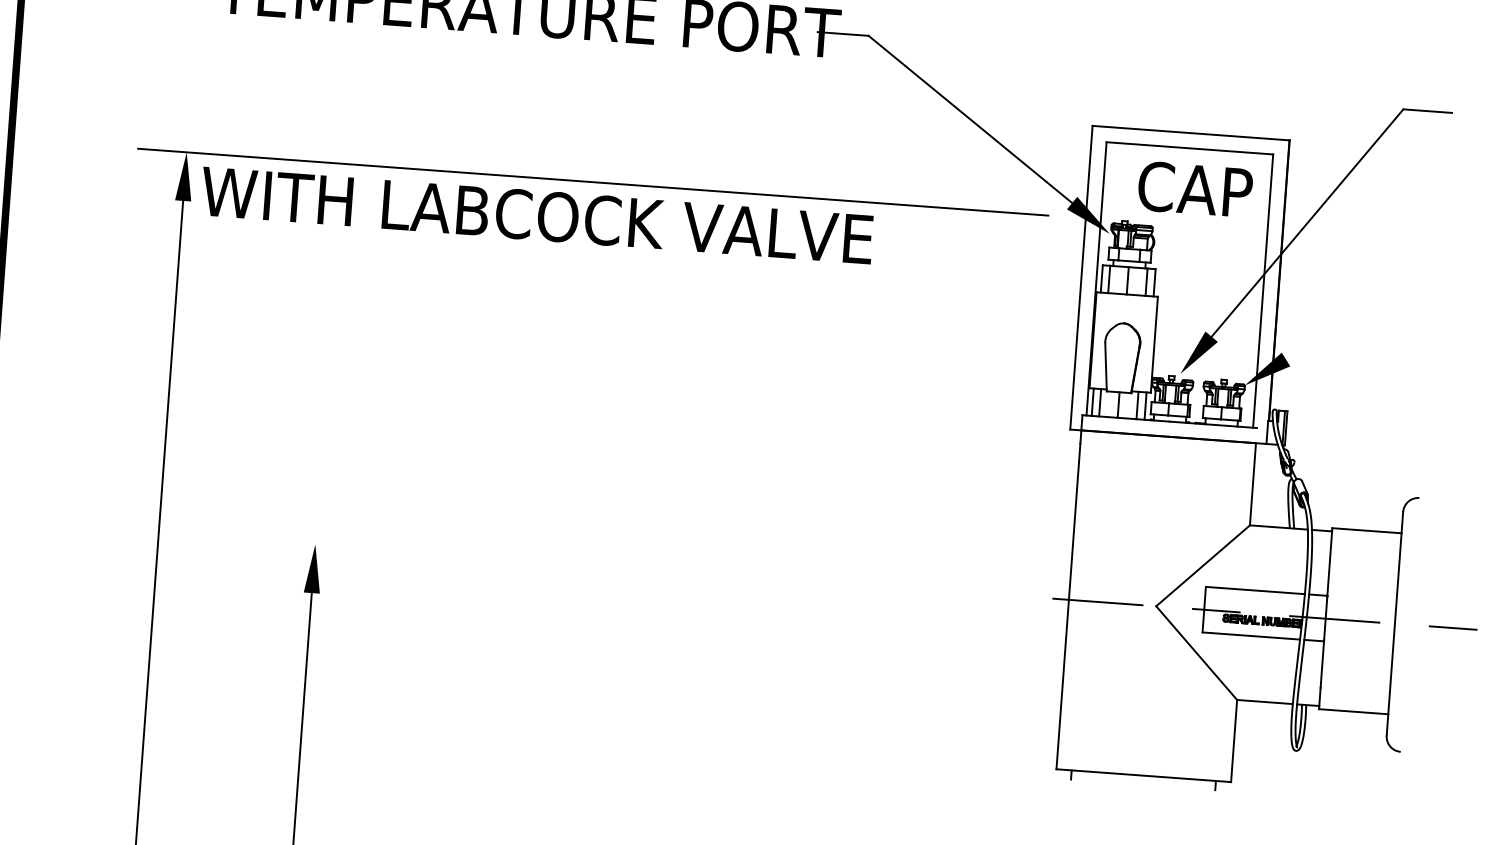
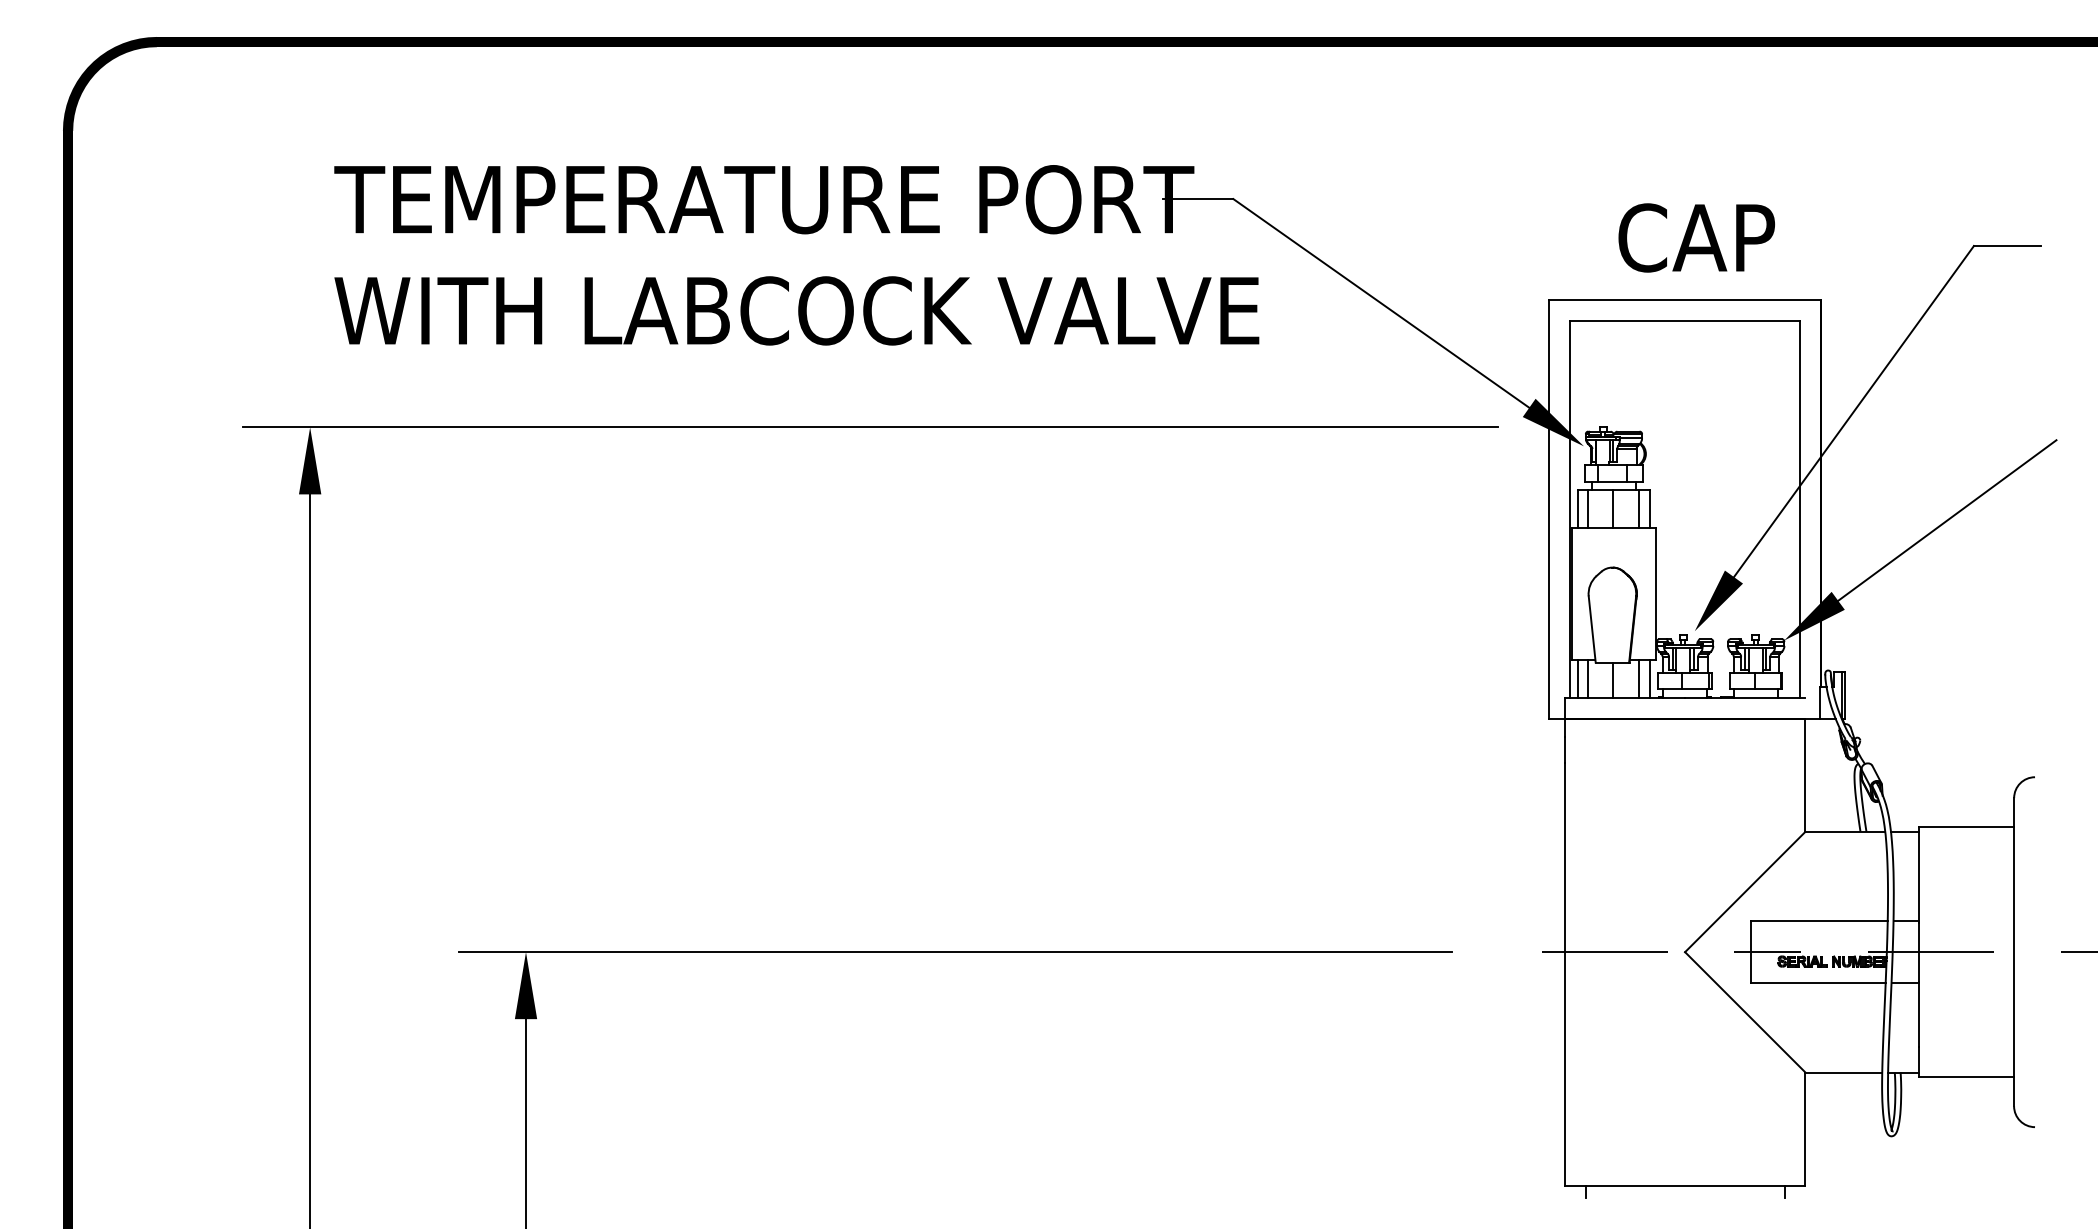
text: (1195, 189) -> (1696, 237), moved
text: (536, 215) -> (796, 310), moved
line: (1369, 307) -> (1947, 520), added
line: (626, 567) -> (955, 952), added

